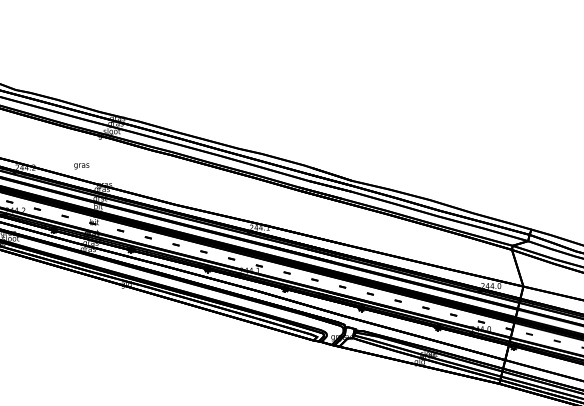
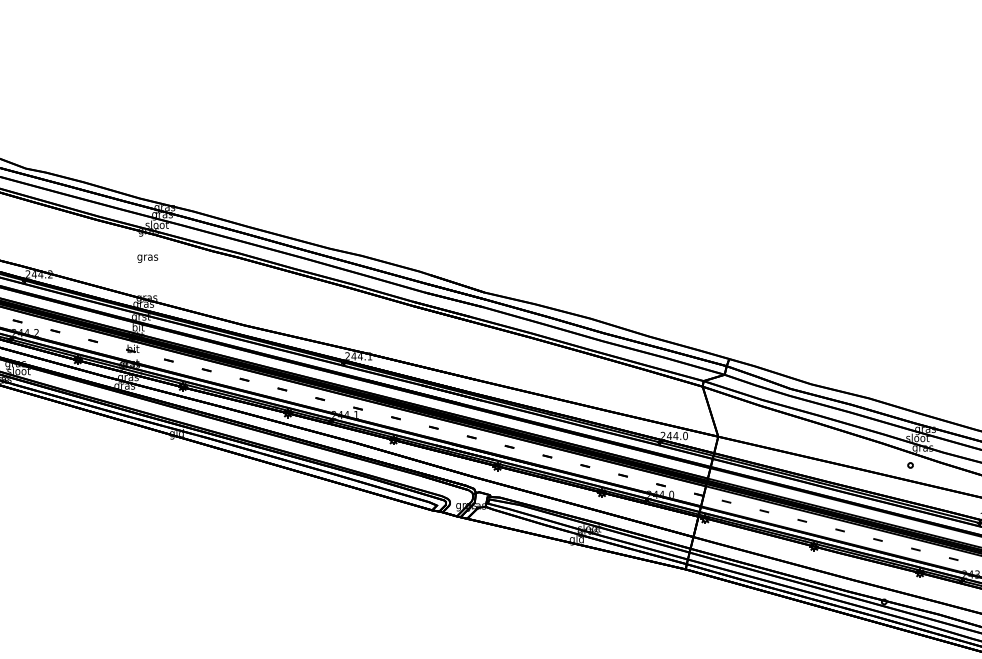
text: (81, 166) -> (147, 258), moved

